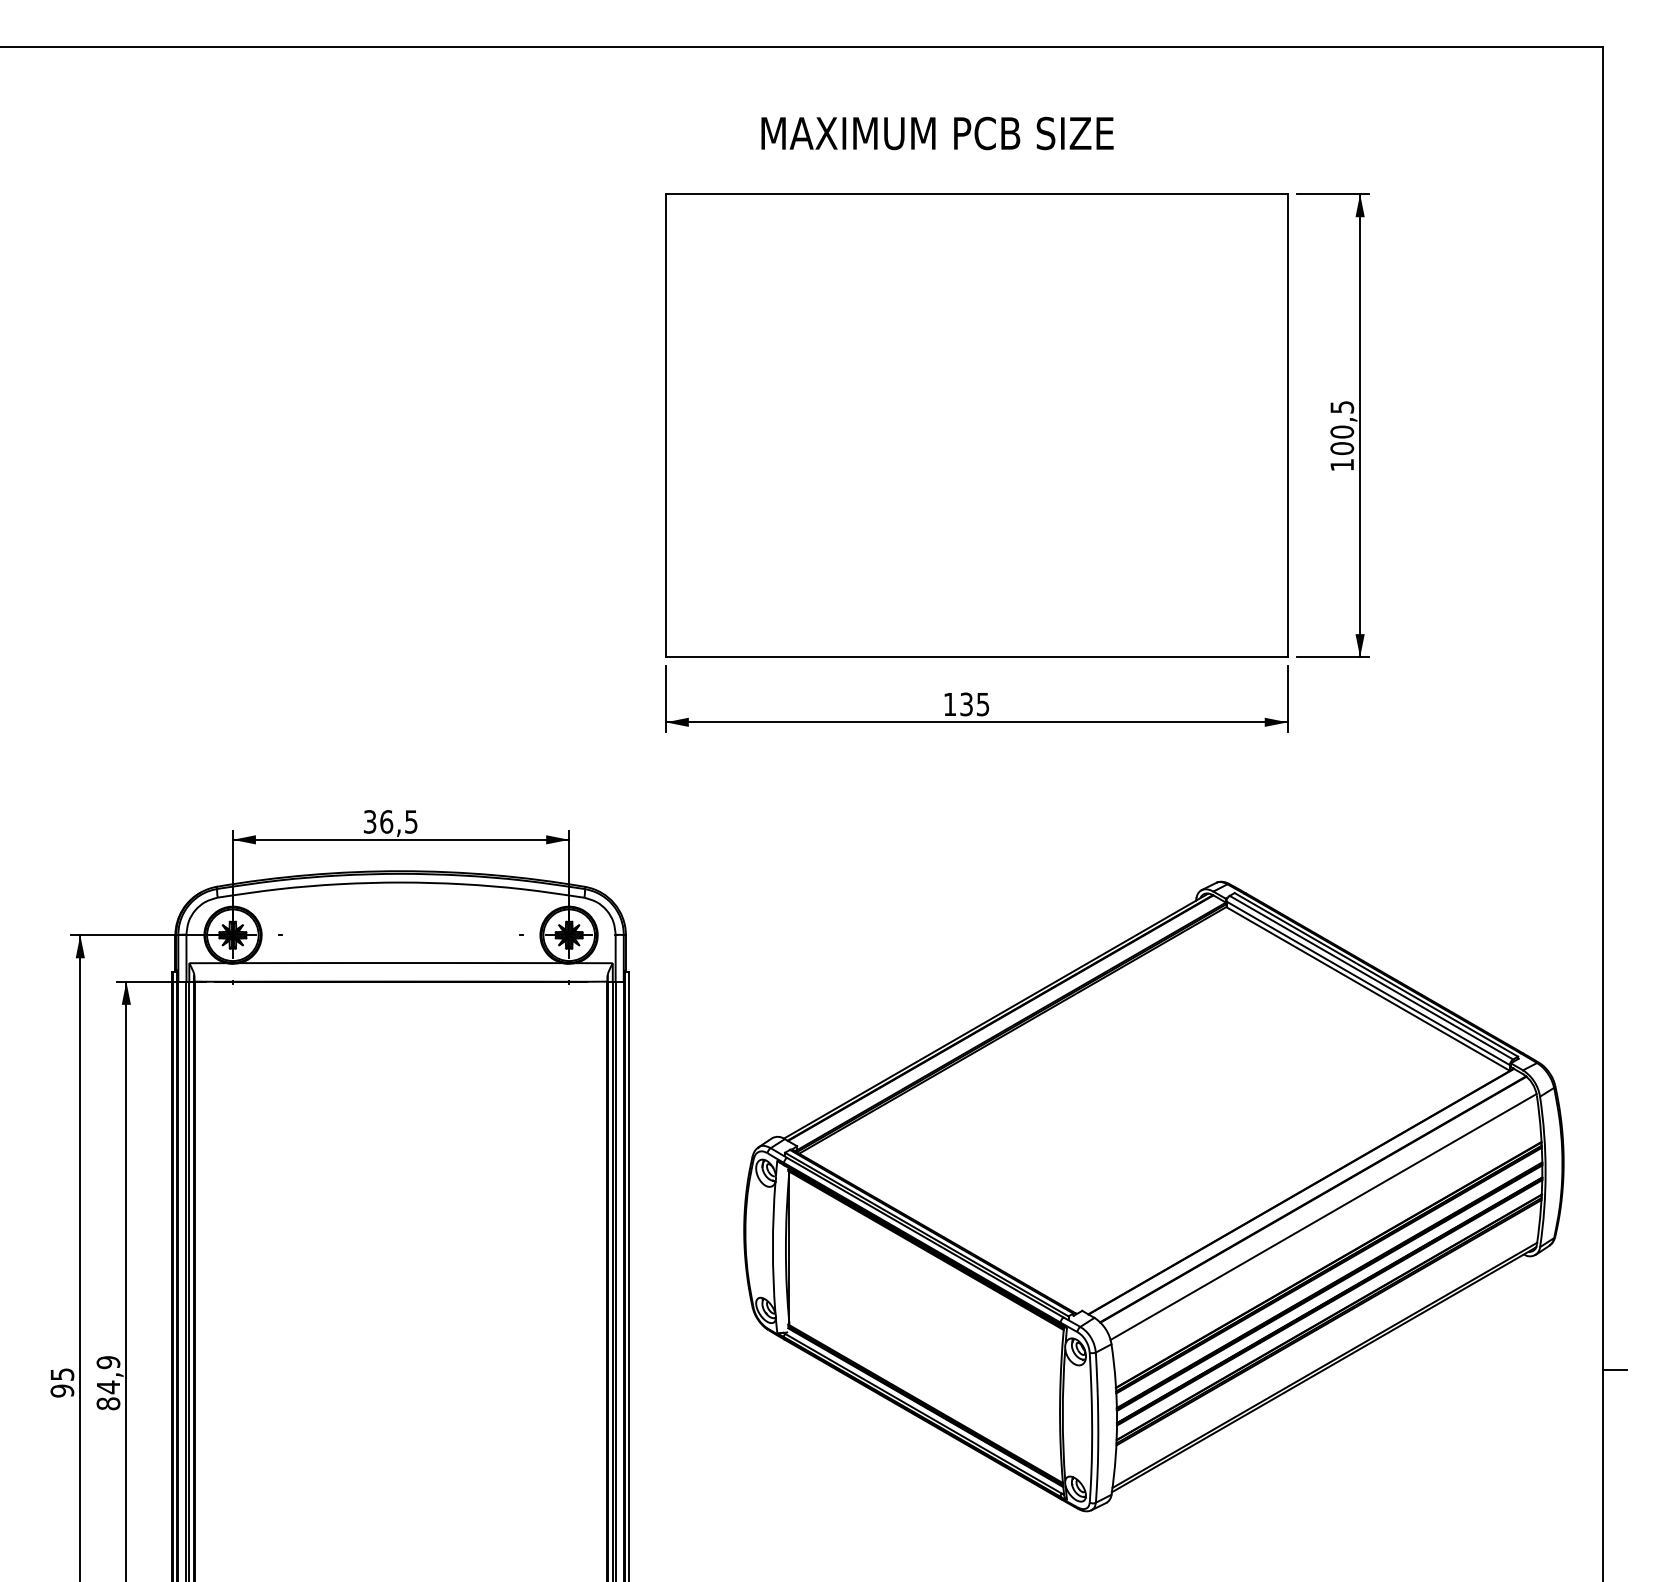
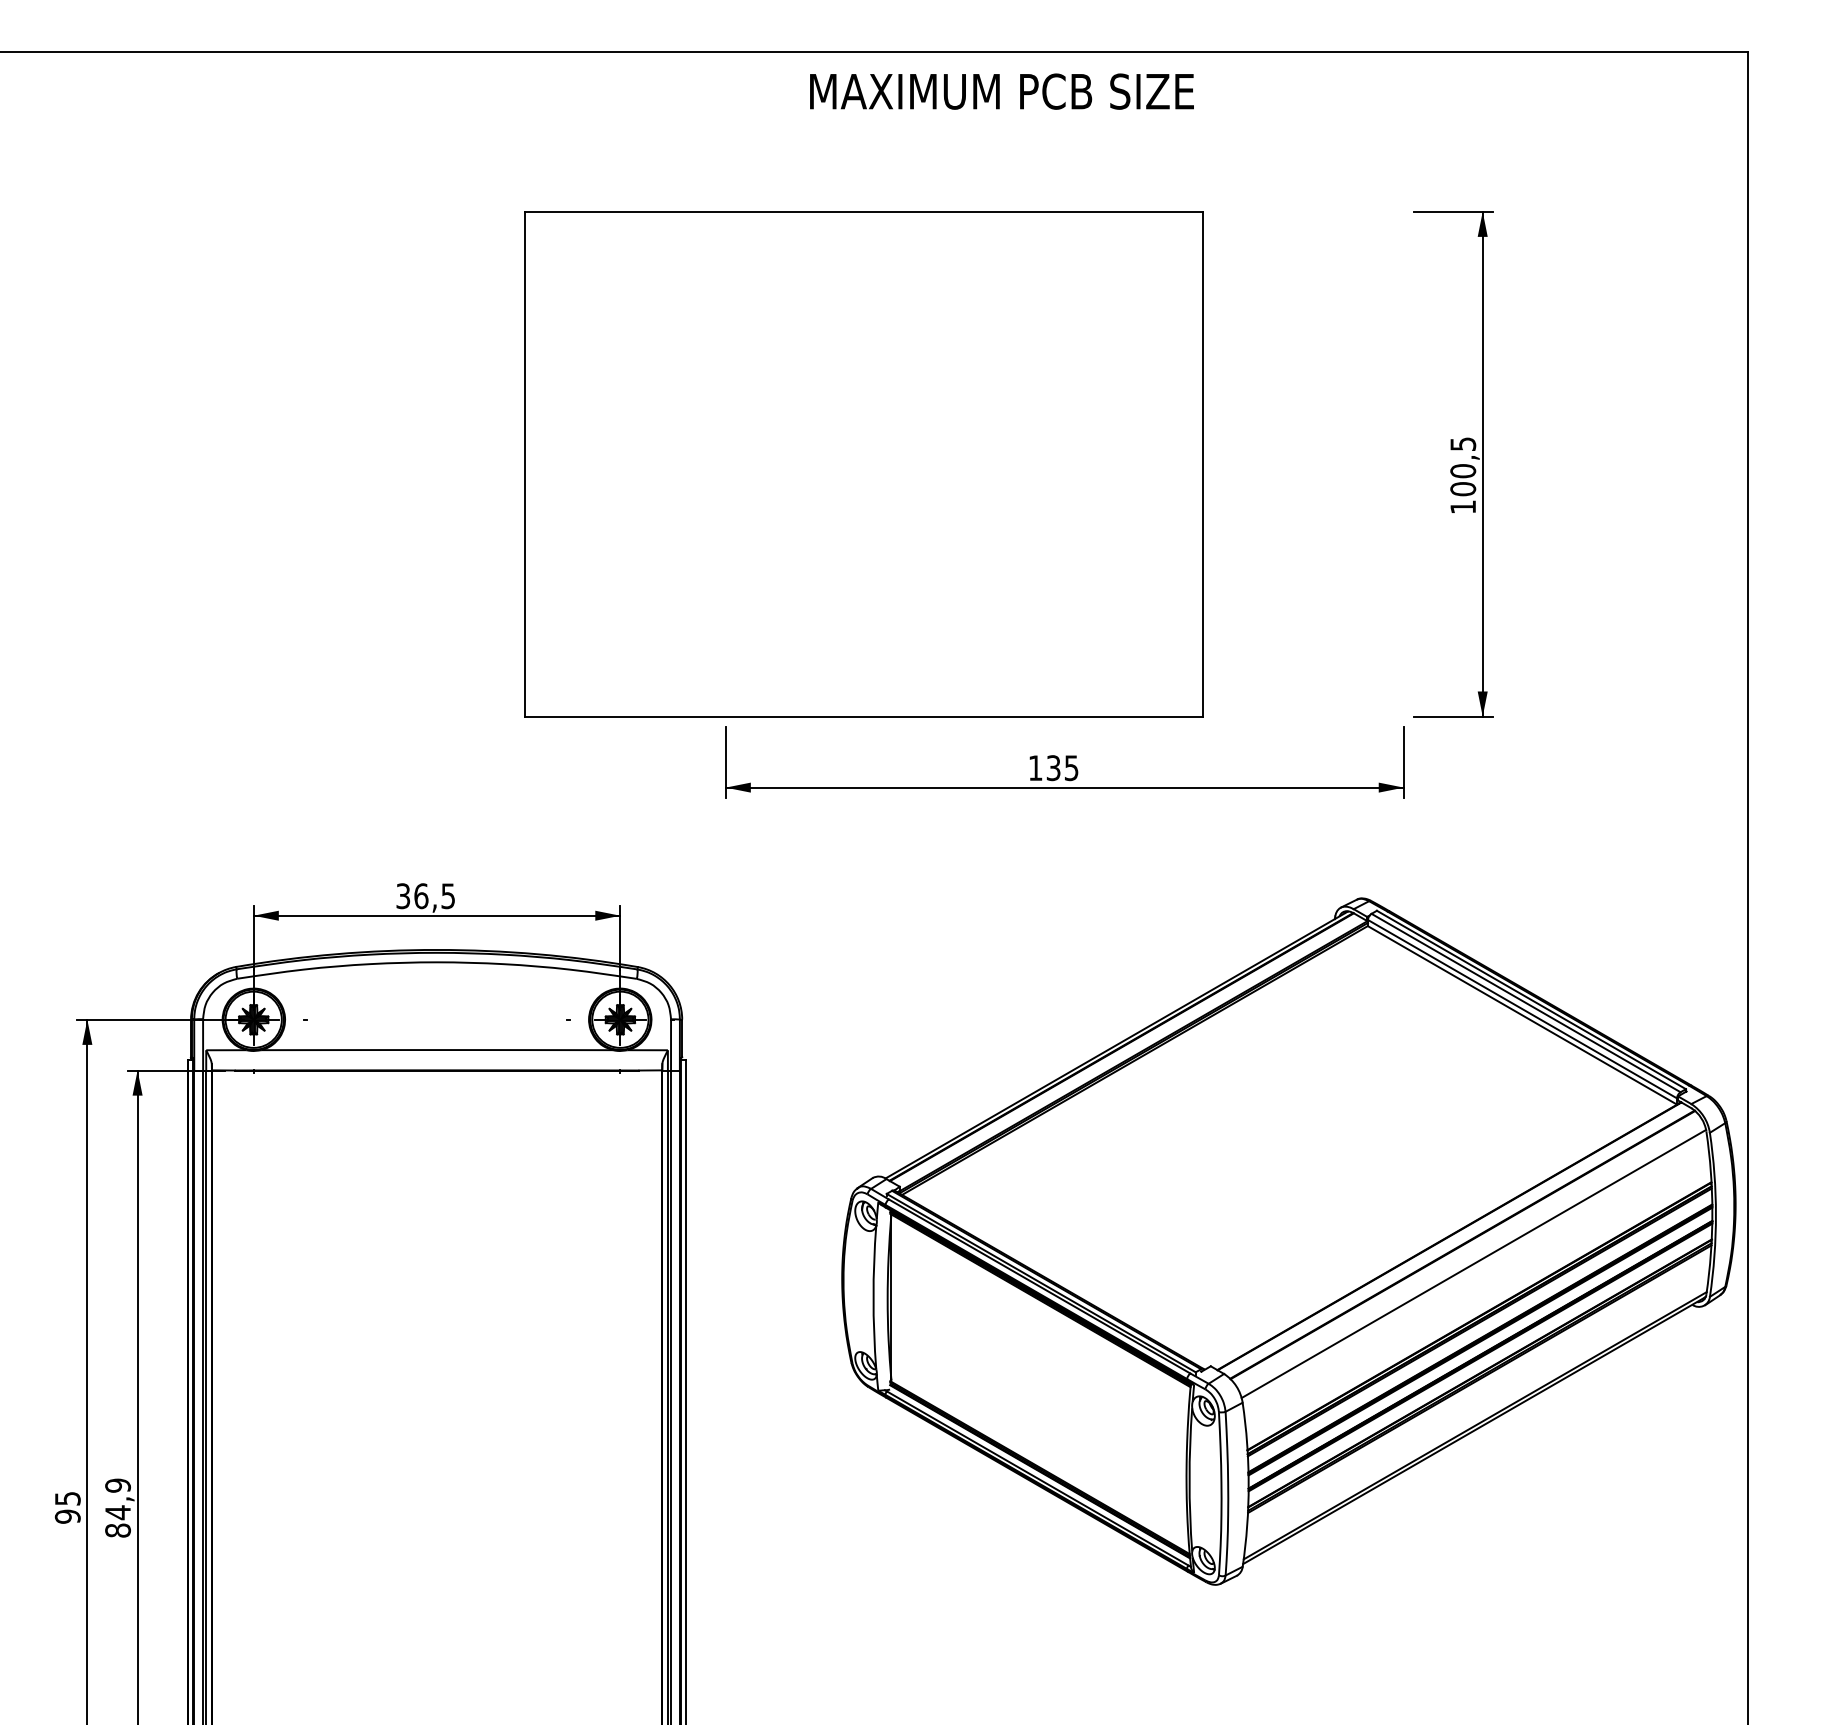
text: (937, 133) -> (1001, 91), moved
part: (976, 425) -> (863, 464), moved
part: (1153, 1196) -> (1288, 1241), moved
line: (1614, 1369) -> (1760, 1493), removed

